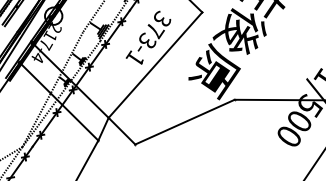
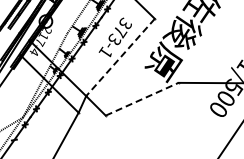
line: (155, 65) -> (120, 57), solid -> dashed
line: (185, 122) -> (142, 99), solid -> dashed

